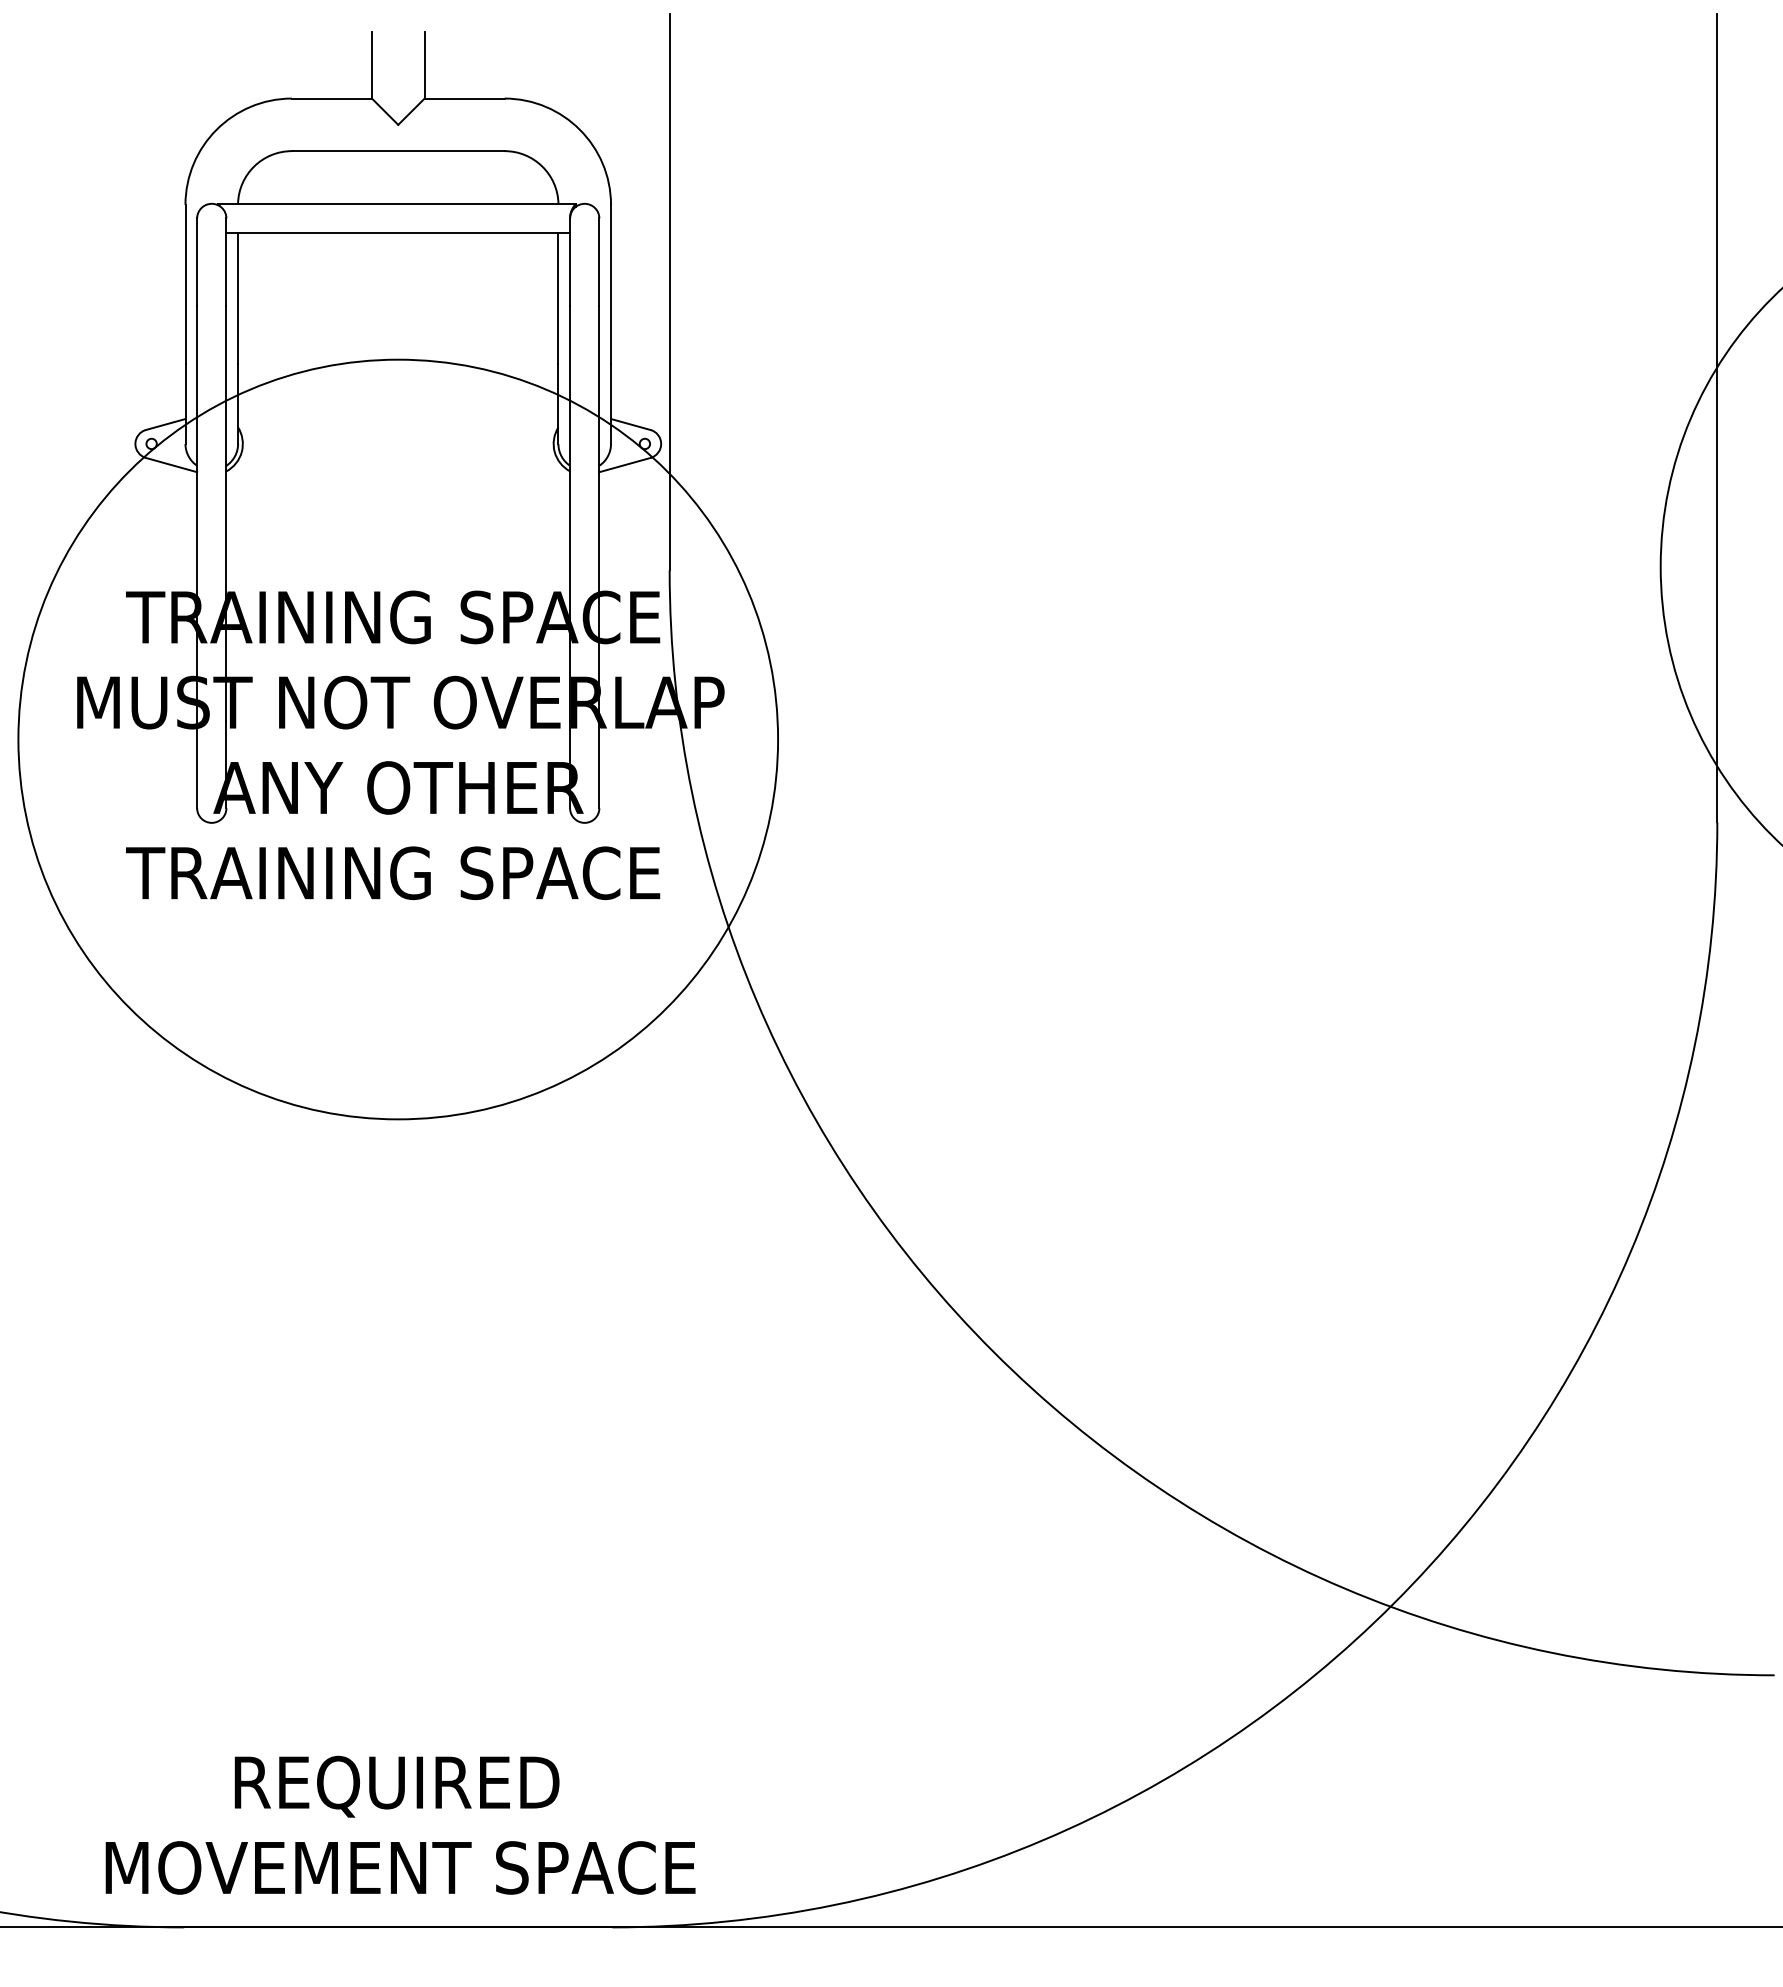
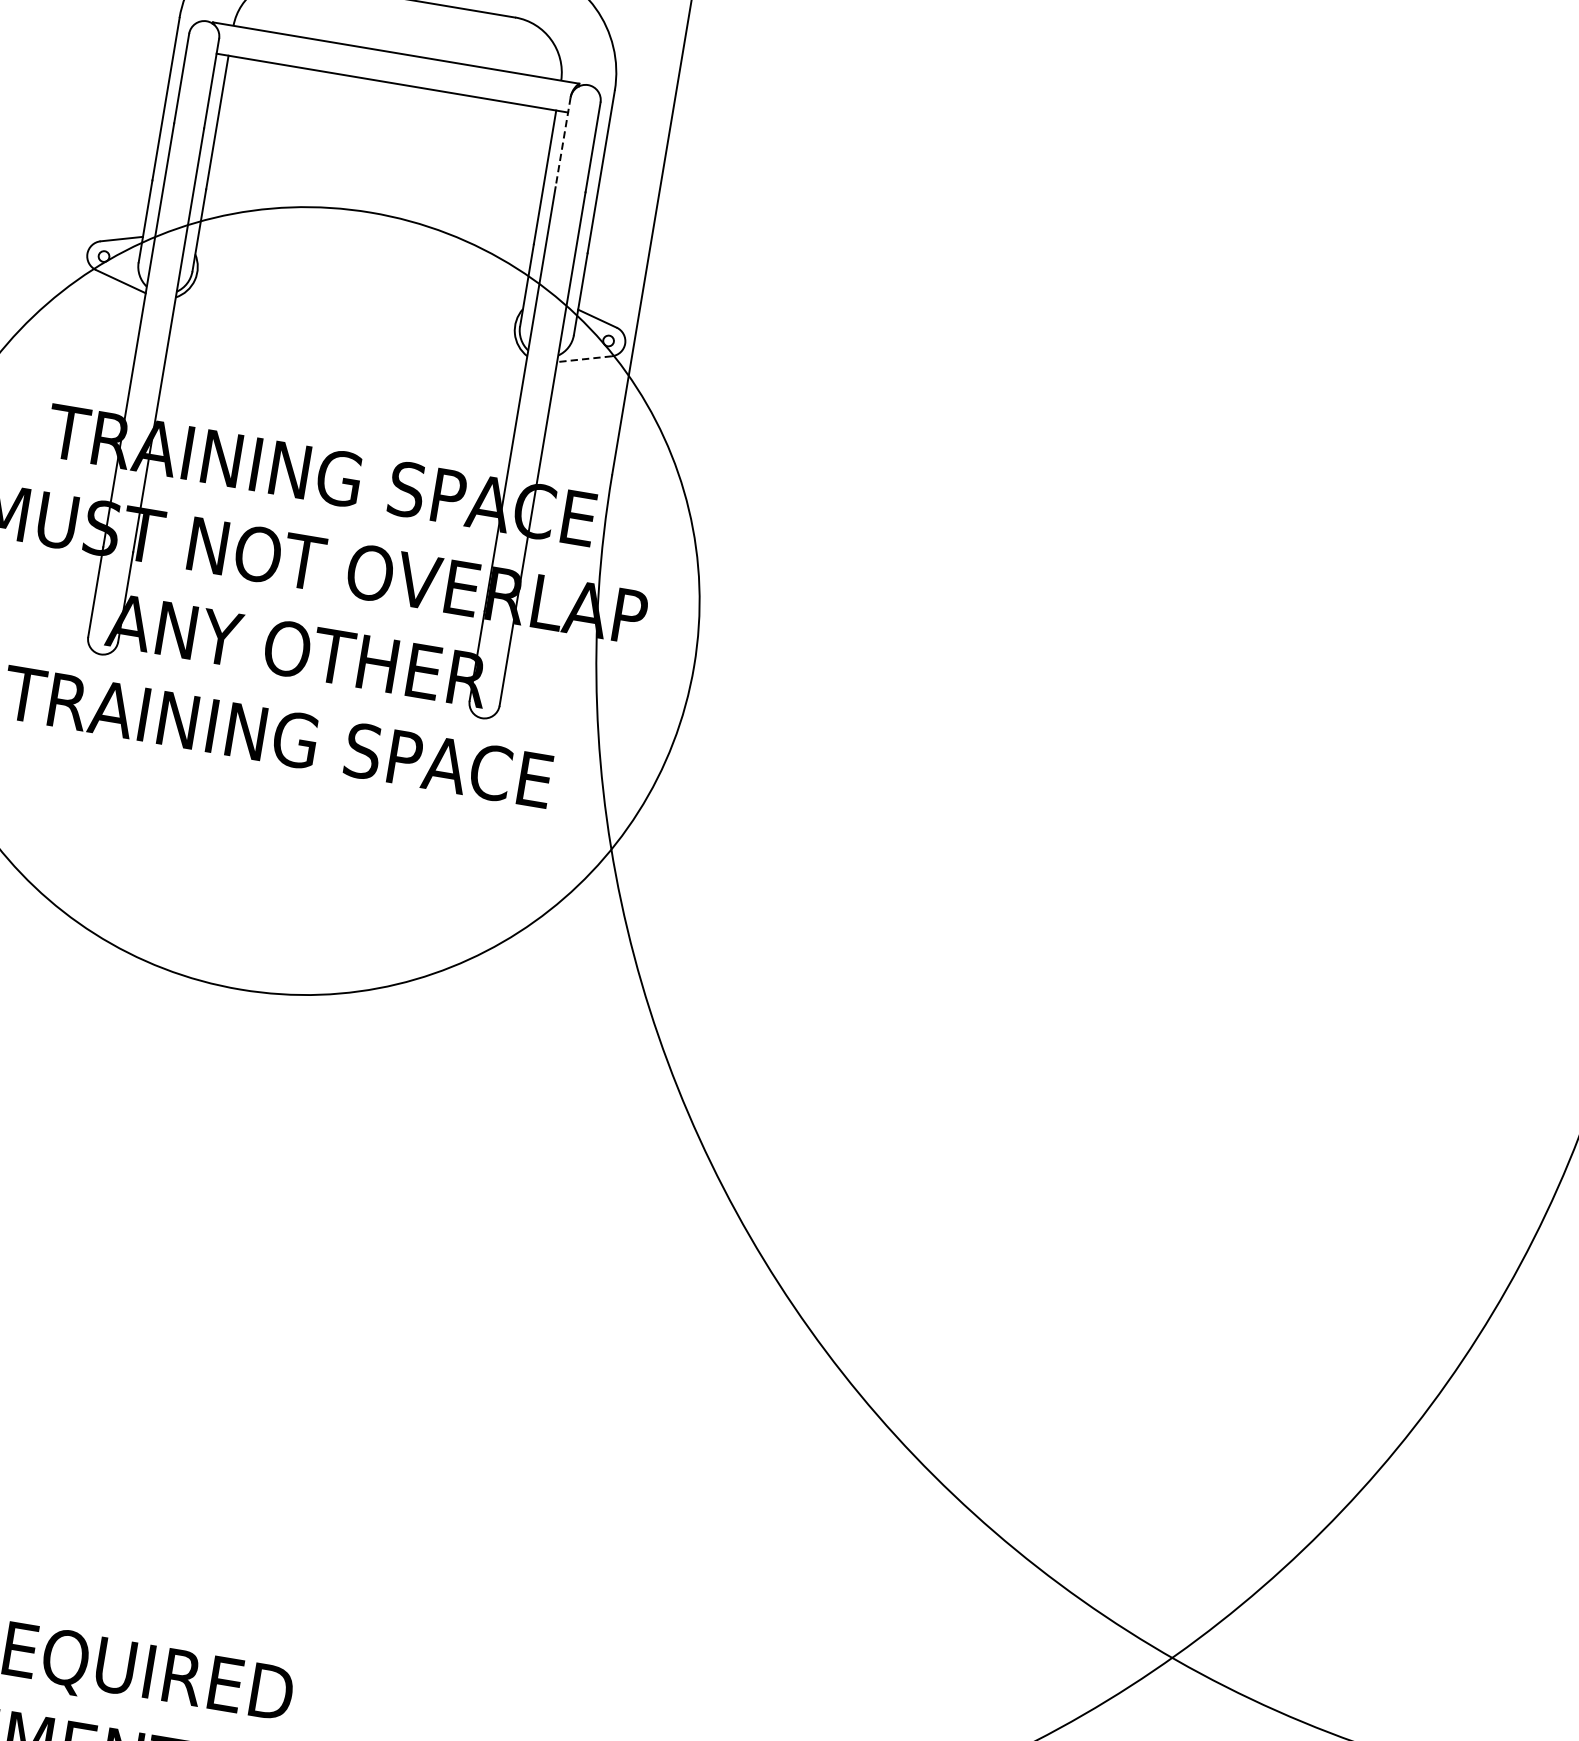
line: (570, 262) -> (563, 142), solid -> dashed
line: (624, 465) -> (583, 359), solid -> dashed

